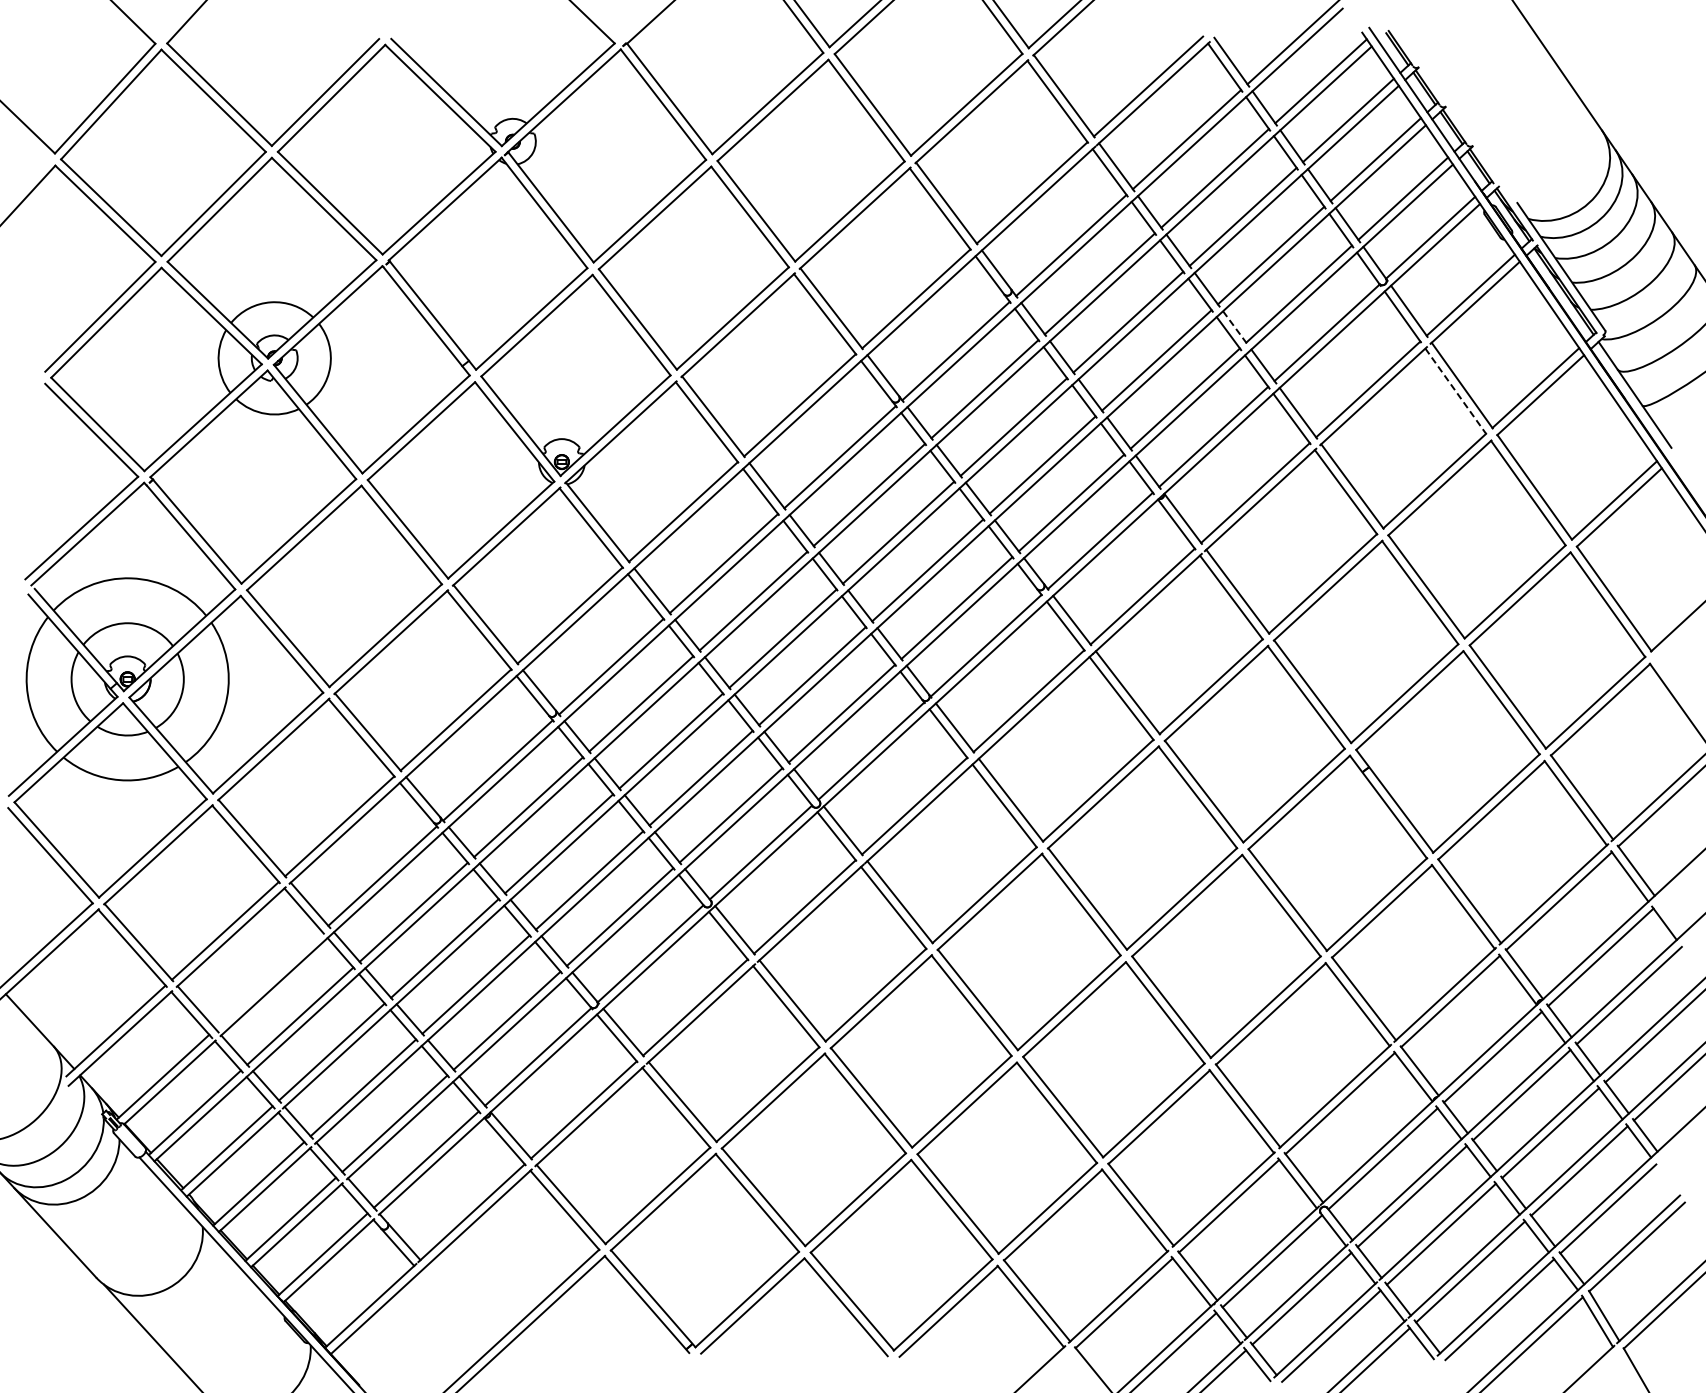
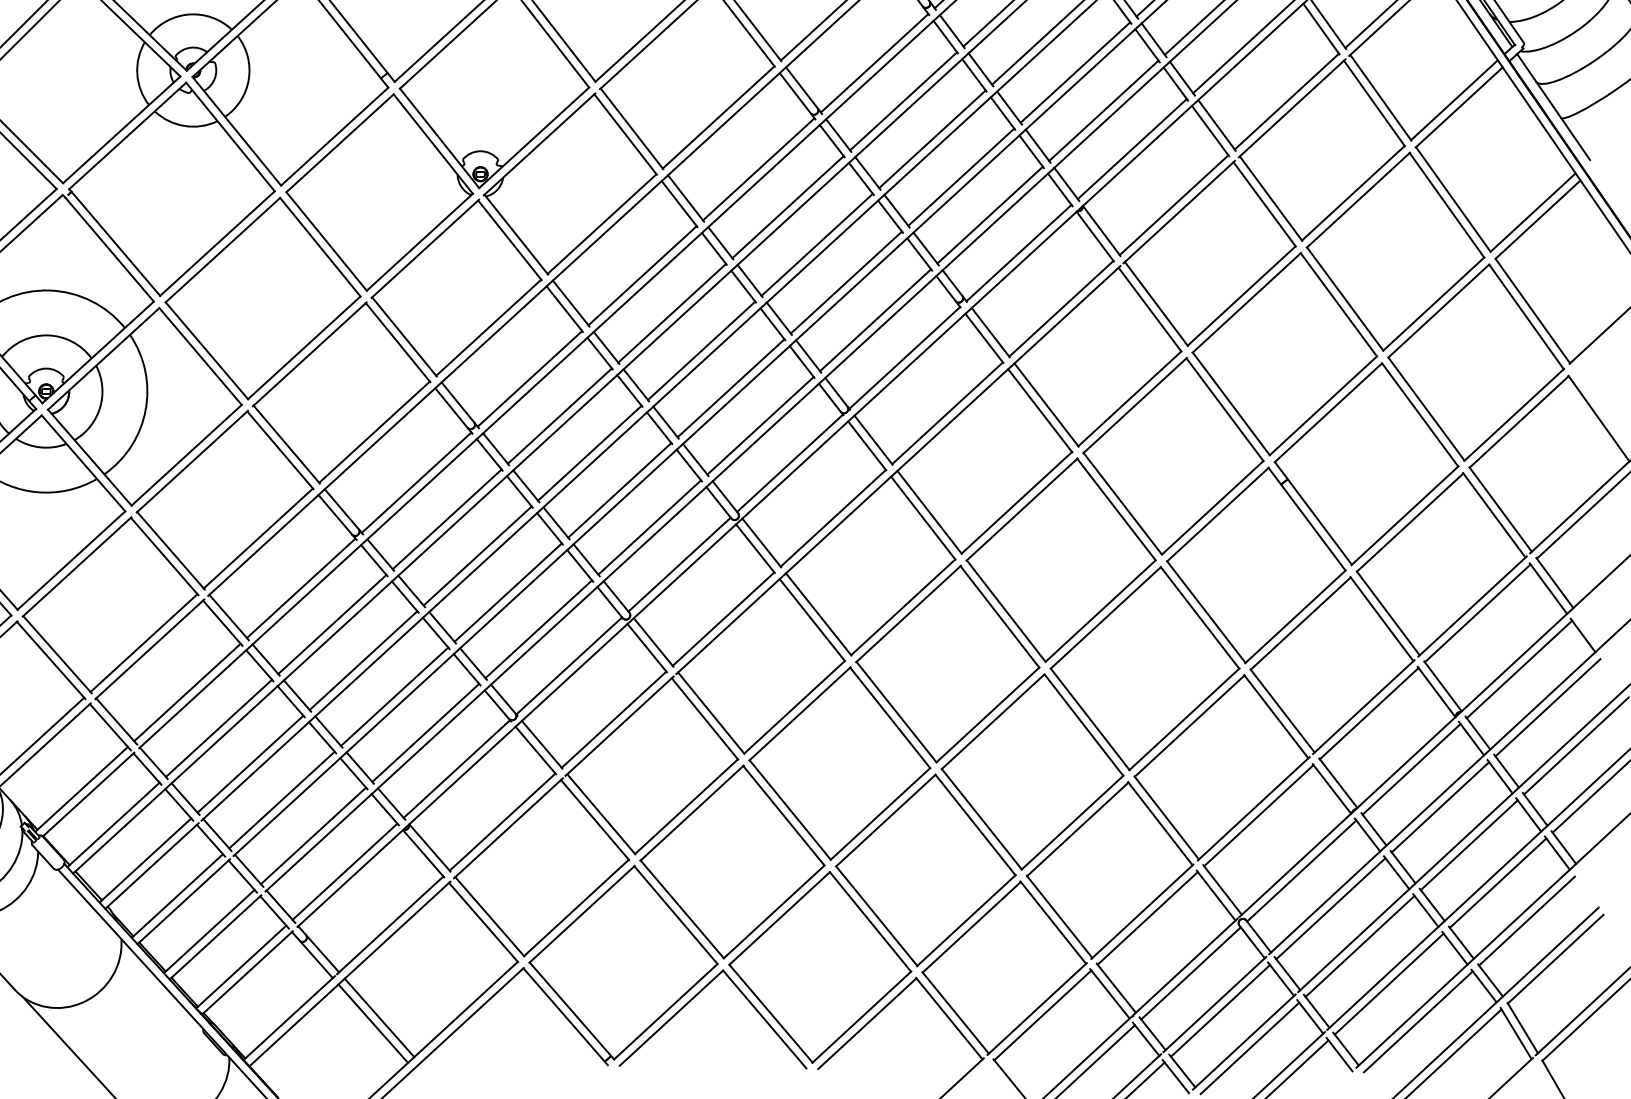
line: (1235, 328) -> (1154, 40), dashed -> solid
line: (1455, 391) -> (1374, 103), dashed -> solid
line: (268, 980) -> (187, 692), added
line: (460, 1305) -> (379, 1017), added
line: (454, 1311) -> (373, 1023), added

